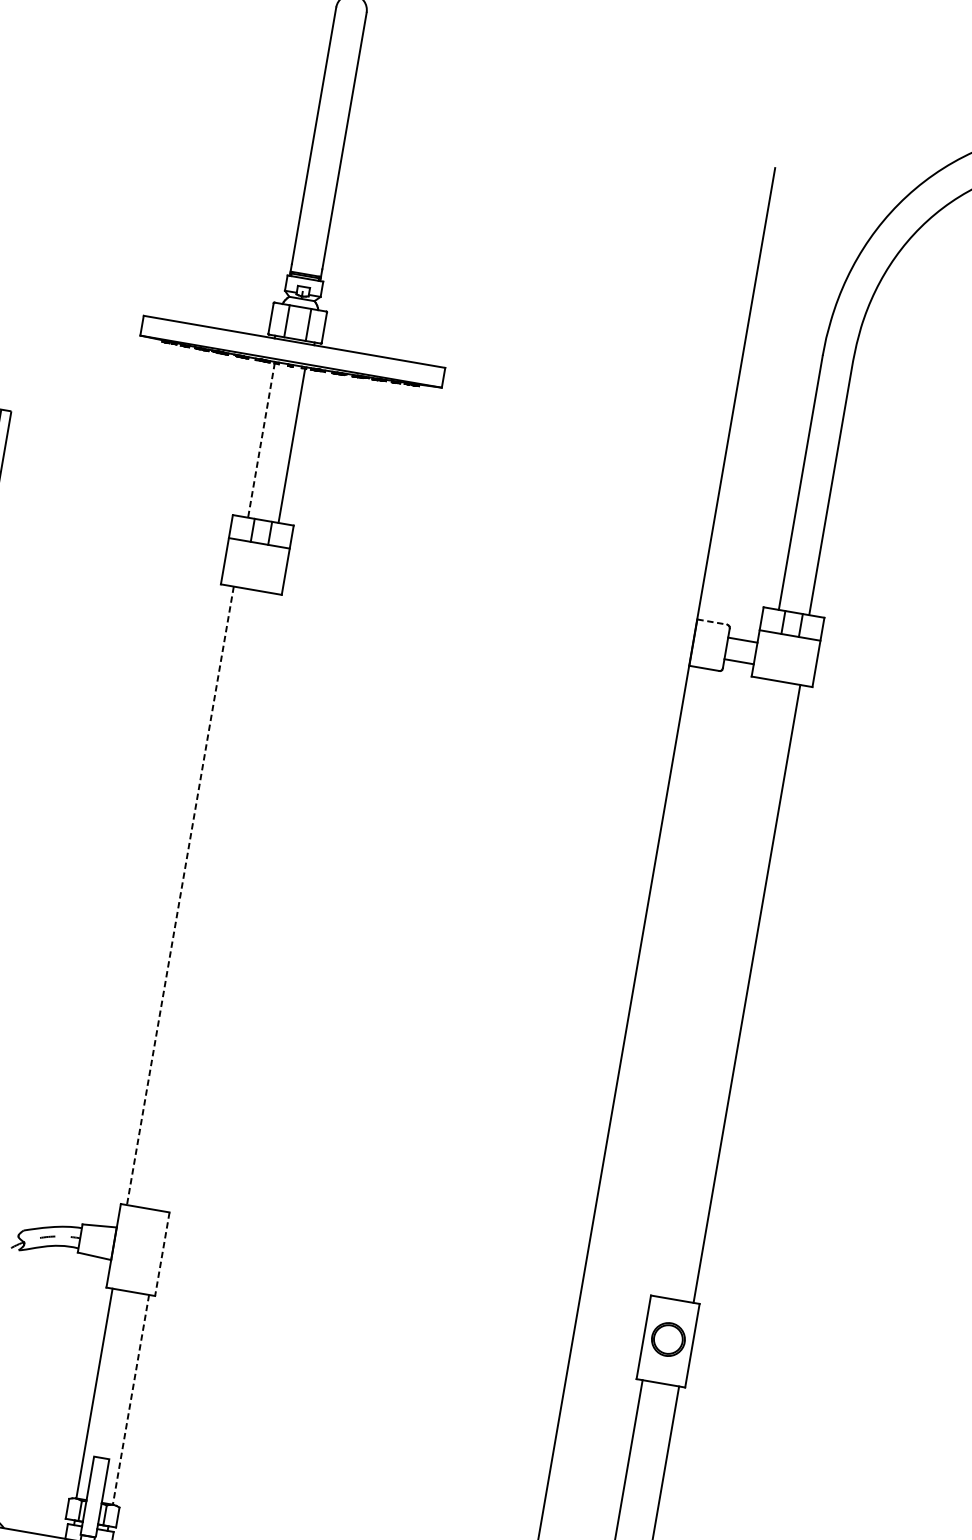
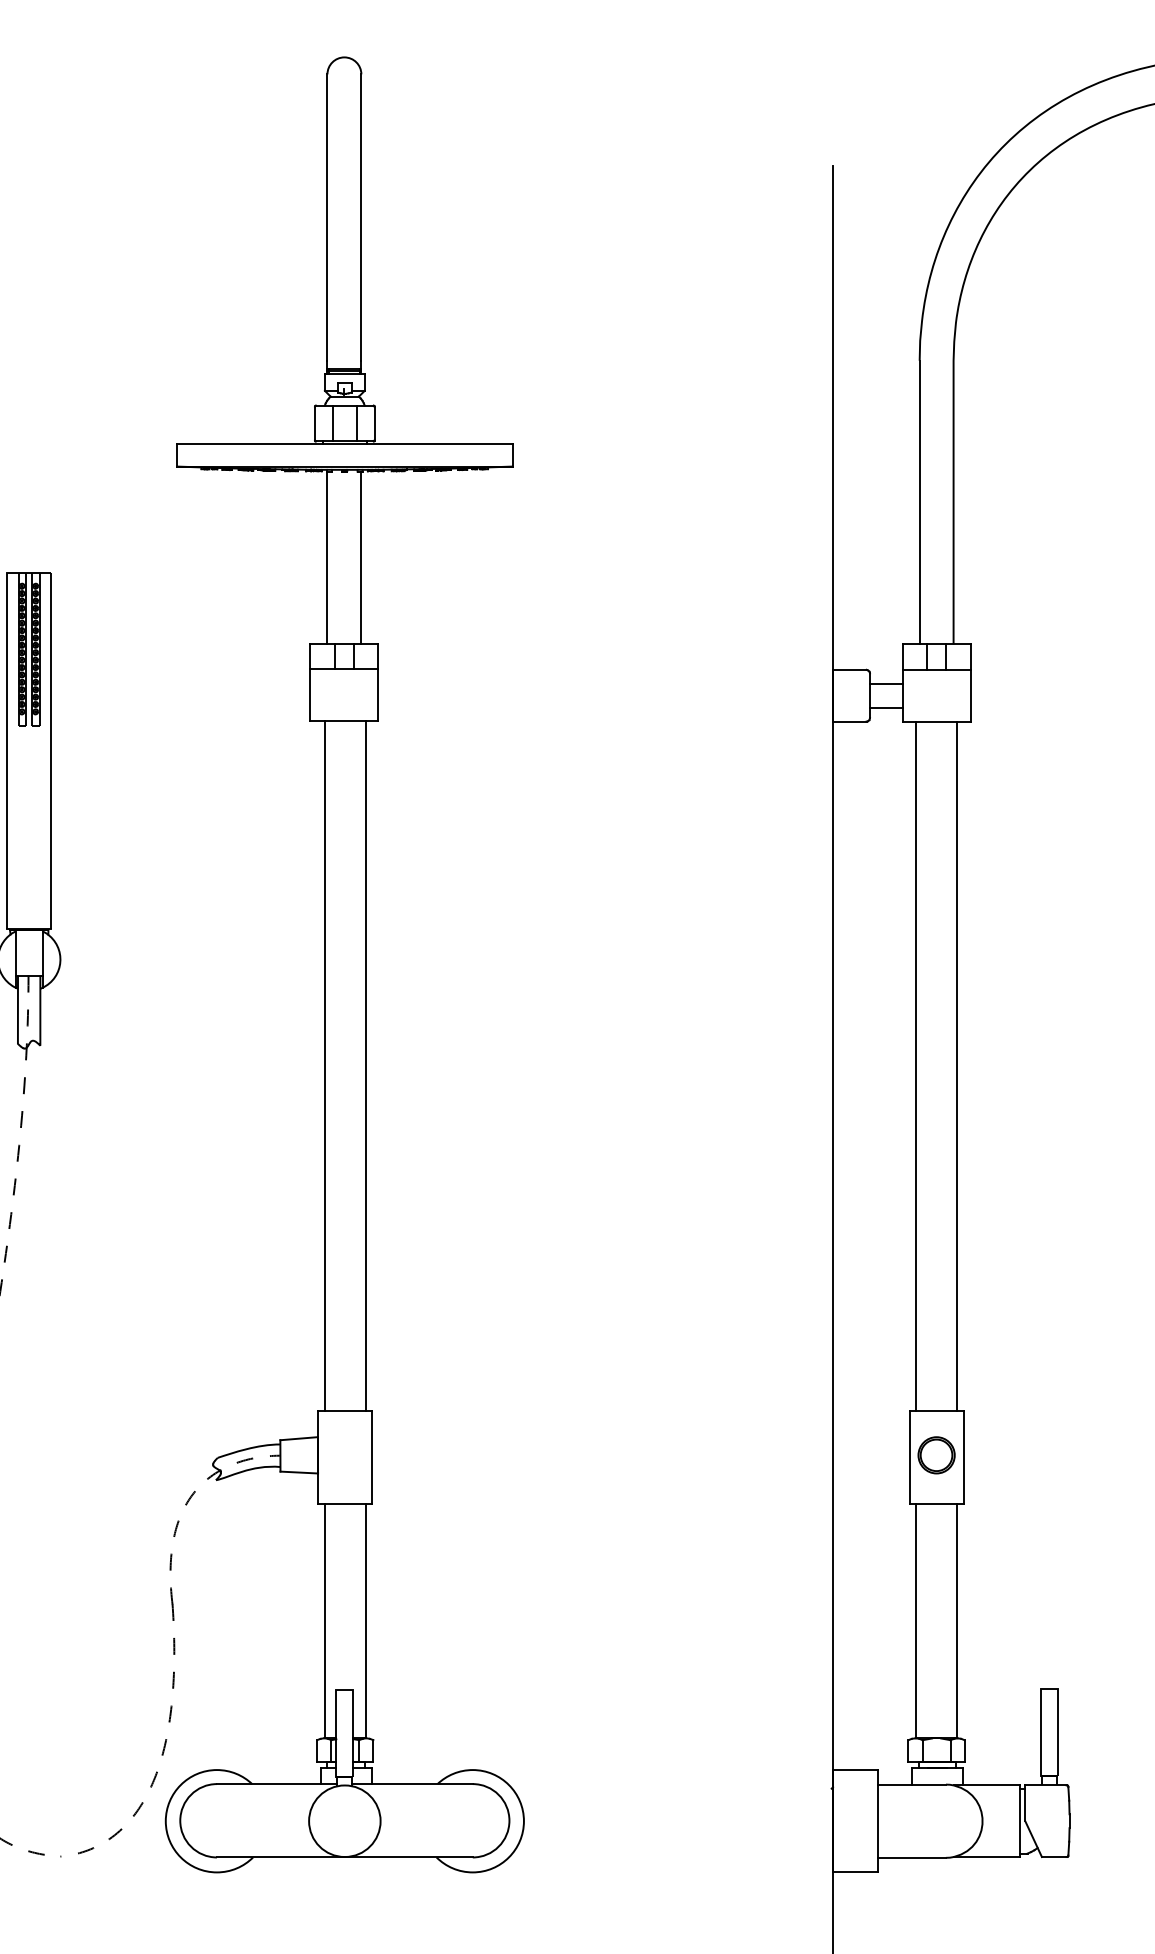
line: (261, 440) -> (327, 557), dashed -> solid
line: (712, 621) -> (849, 669), dashed -> solid
line: (179, 896) -> (324, 1066), dashed -> solid
line: (216, 901) -> (365, 1065), added
line: (710, 987) -> (916, 1065), added
line: (162, 1254) -> (372, 1457), dashed -> solid
line: (130, 1400) -> (365, 1621), dashed -> solid

